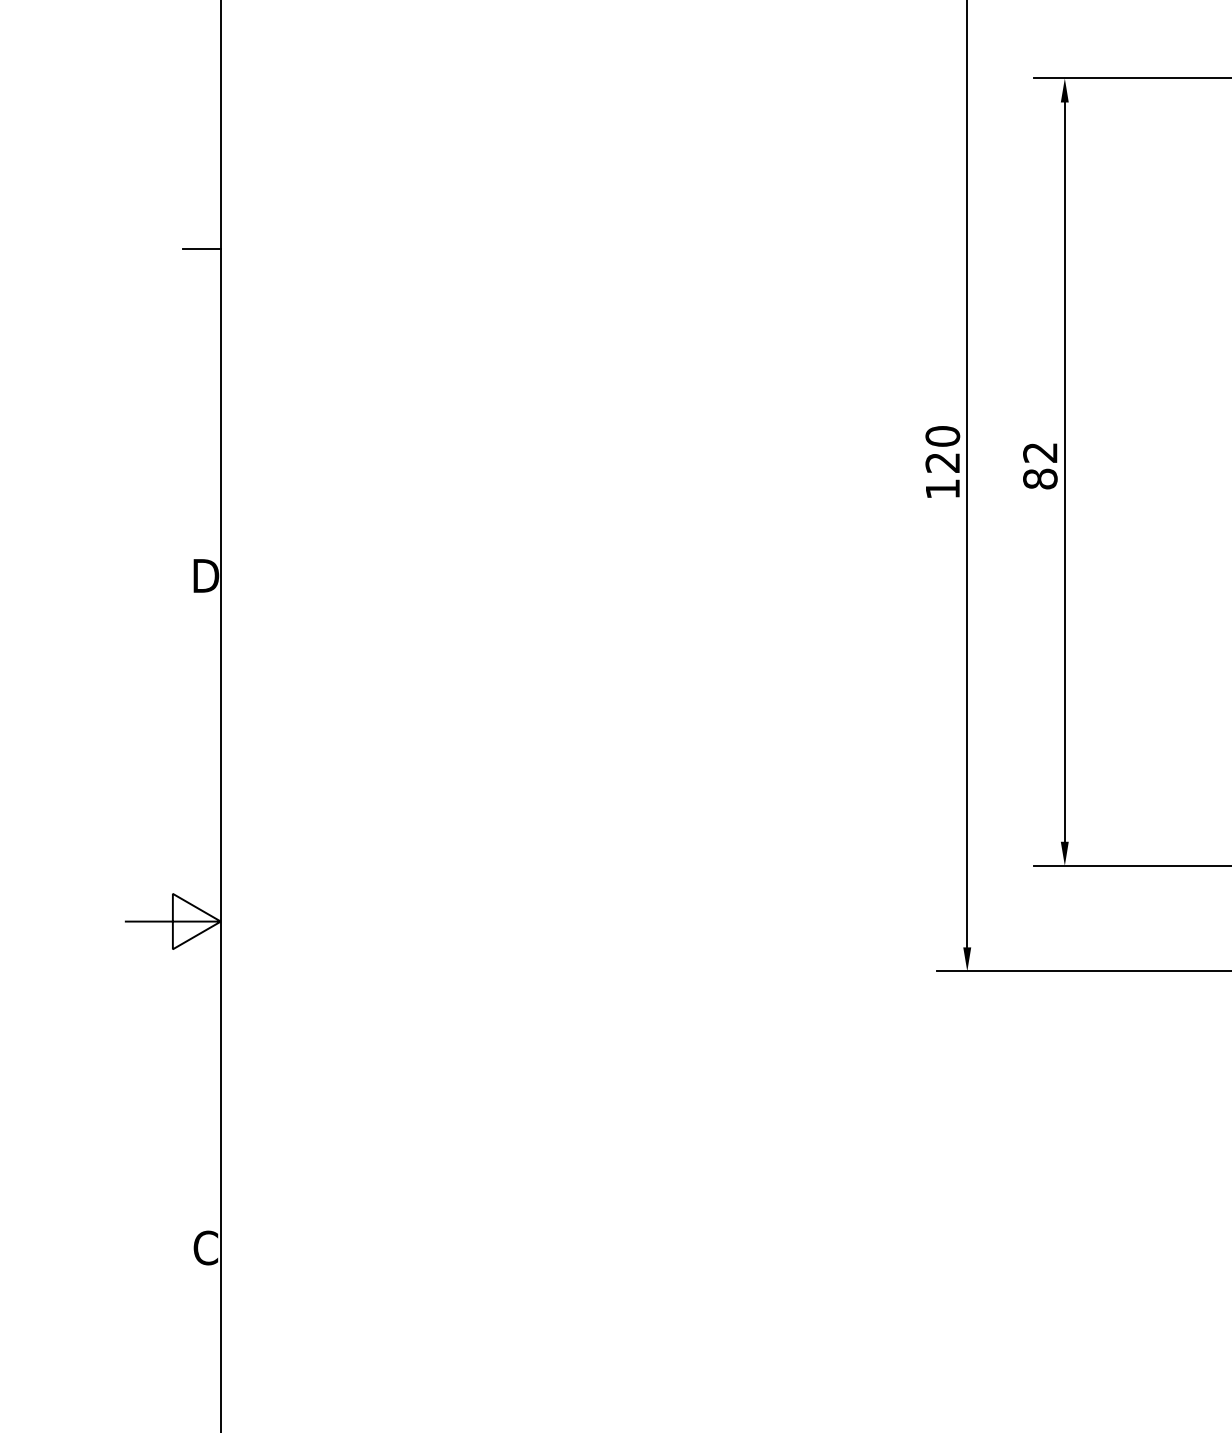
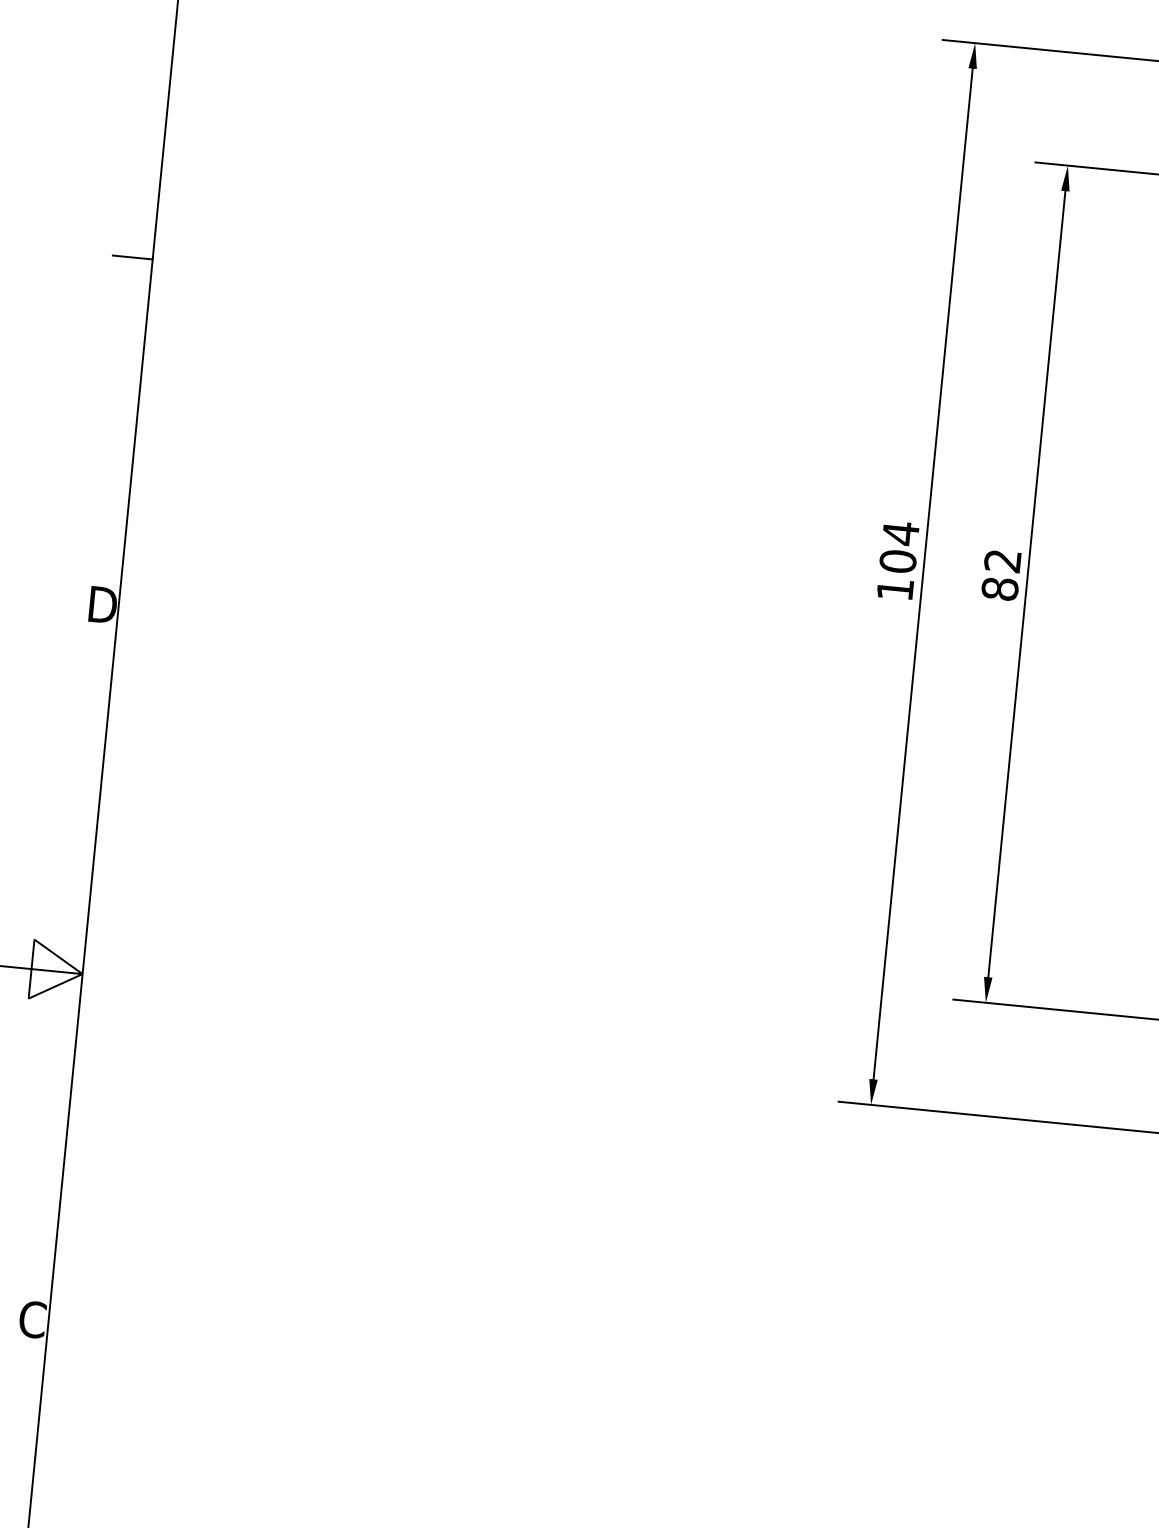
text: (942, 449) -> (899, 547), 120 -> 104

